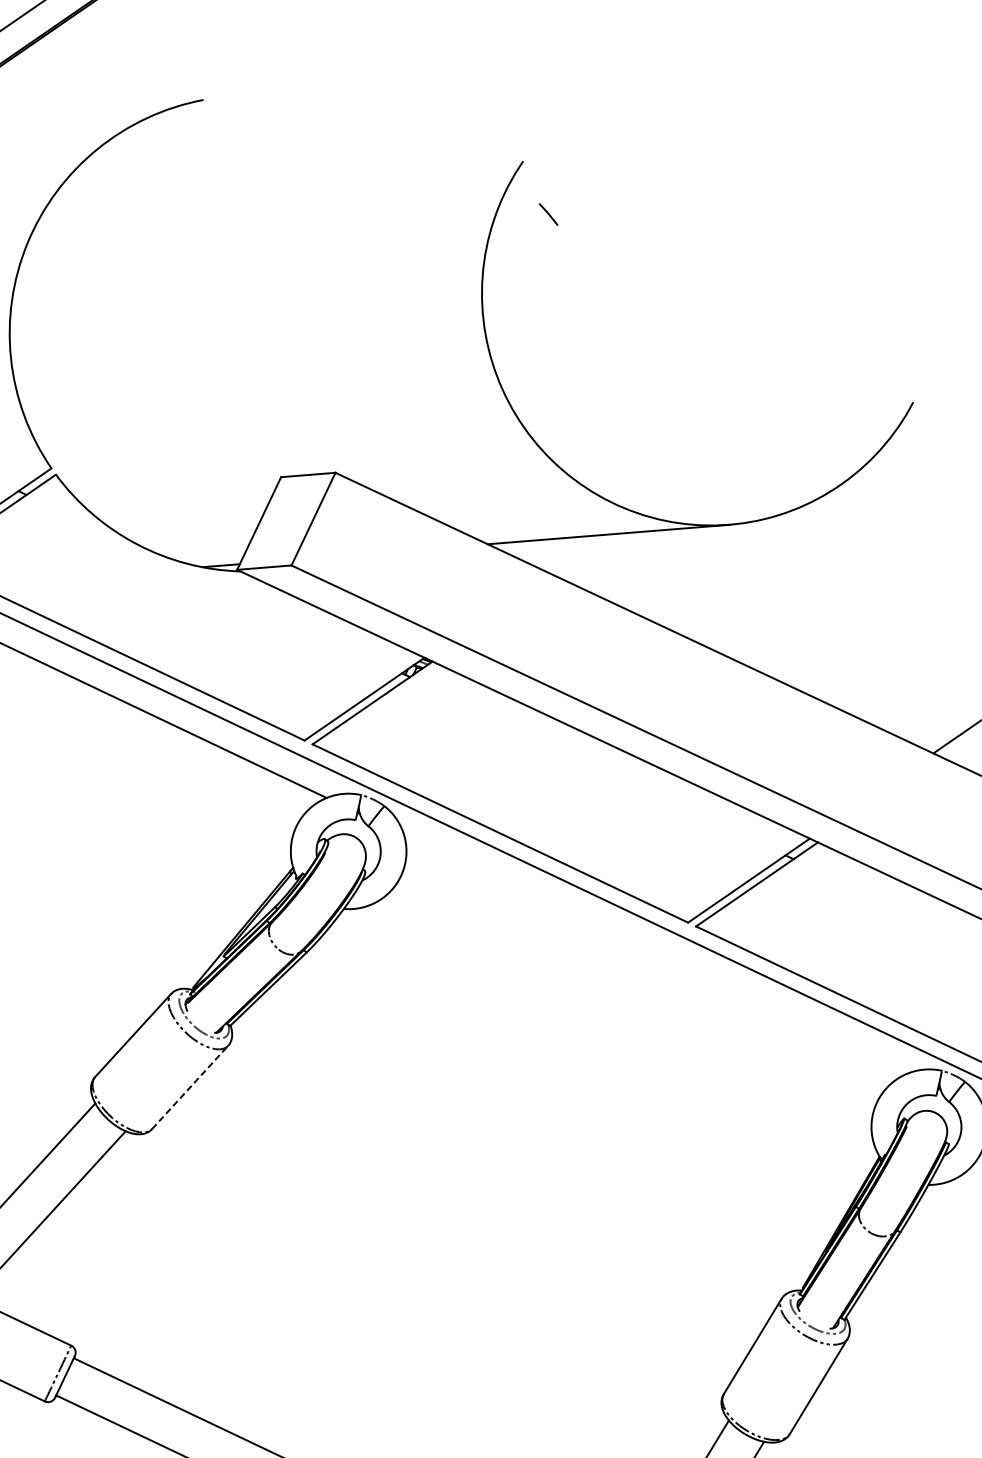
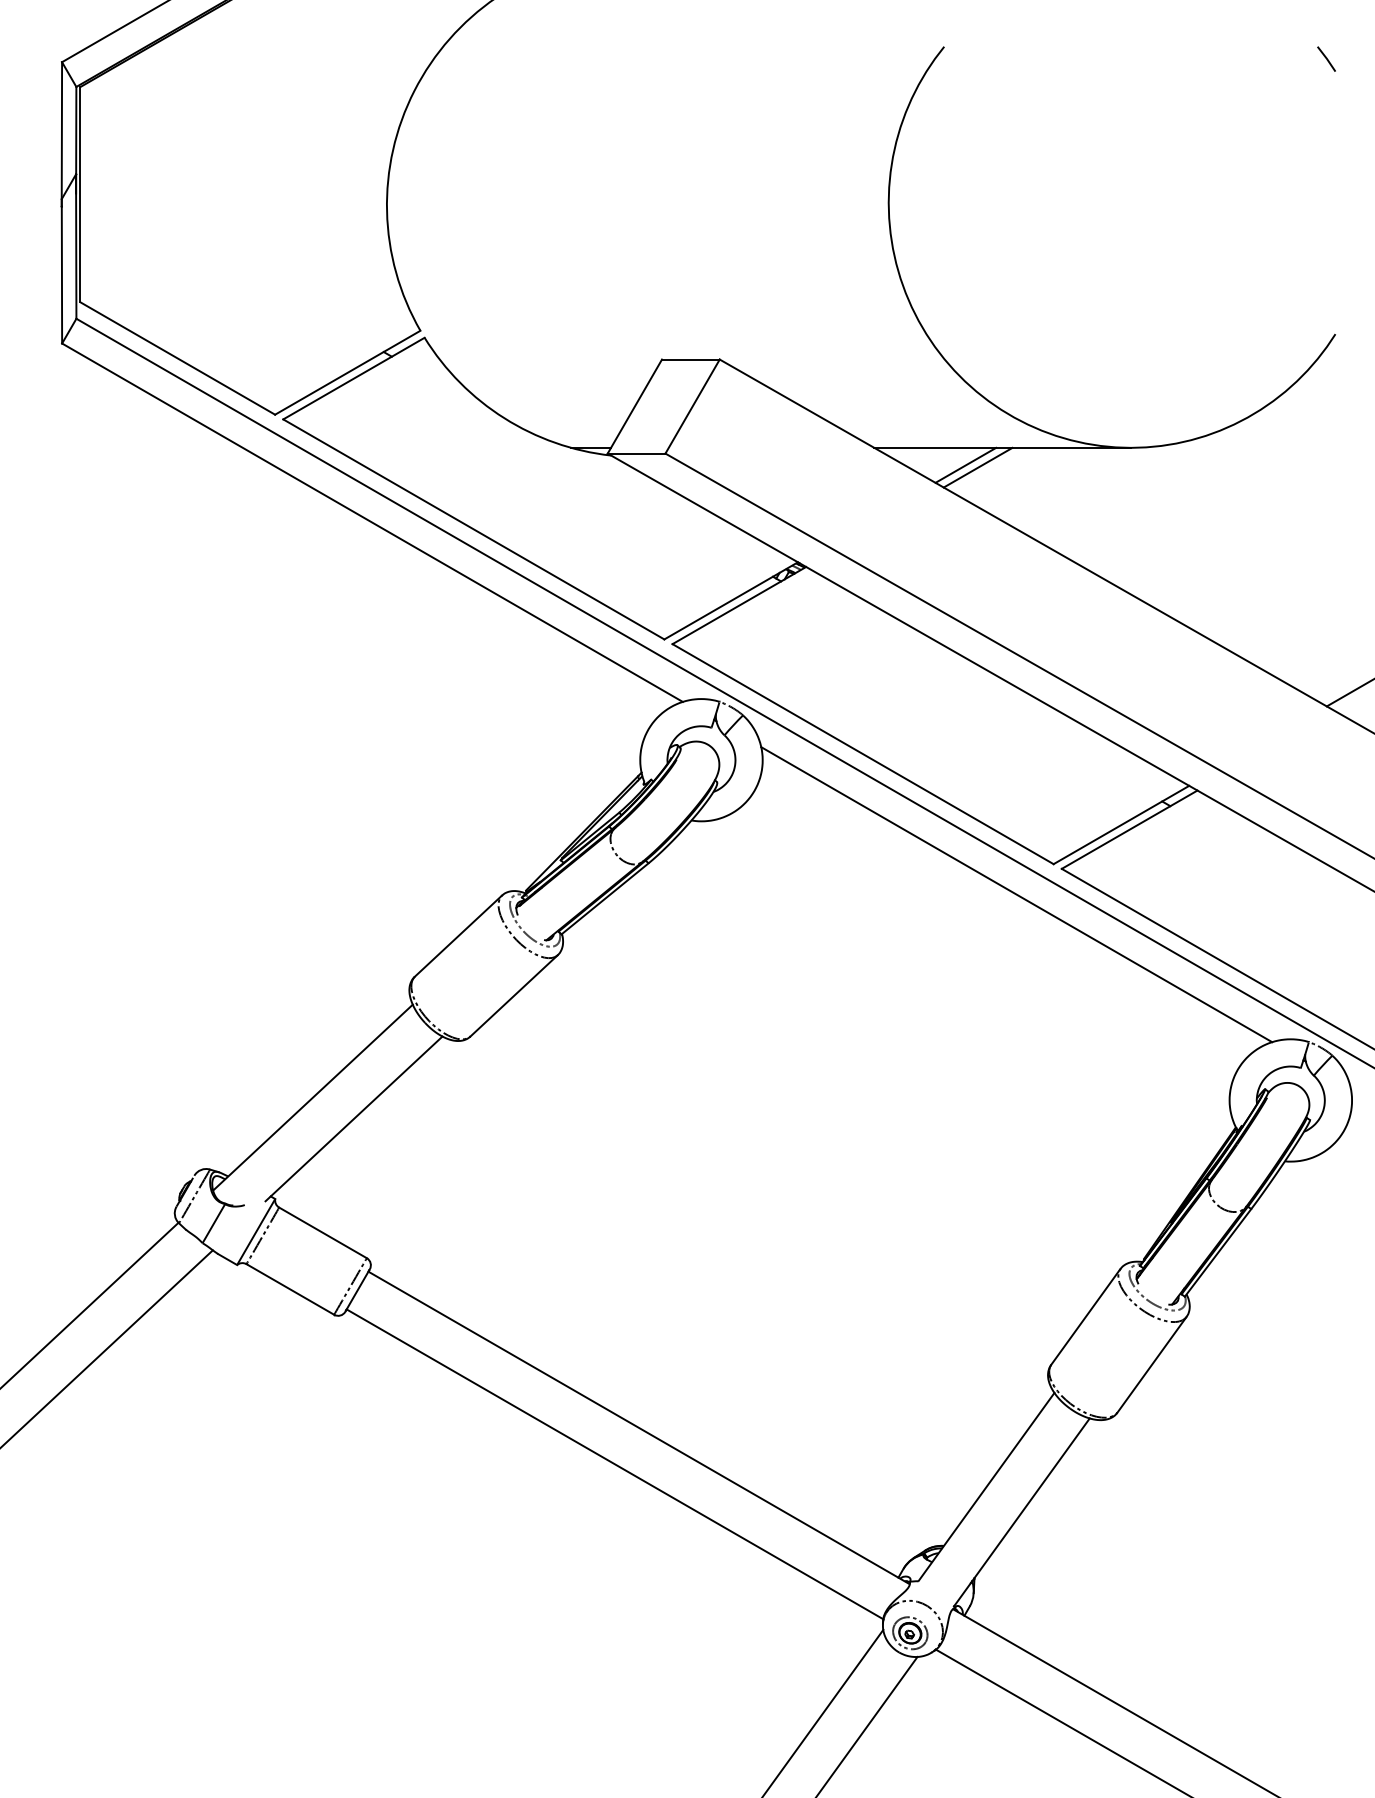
line: (548, 213) -> (1326, 58), moved
line: (574, 553) -> (965, 464), added
line: (586, 554) -> (977, 467), added
line: (655, 954) -> (1016, 894), added
line: (190, 1087) -> (514, 995), dashed -> solid

